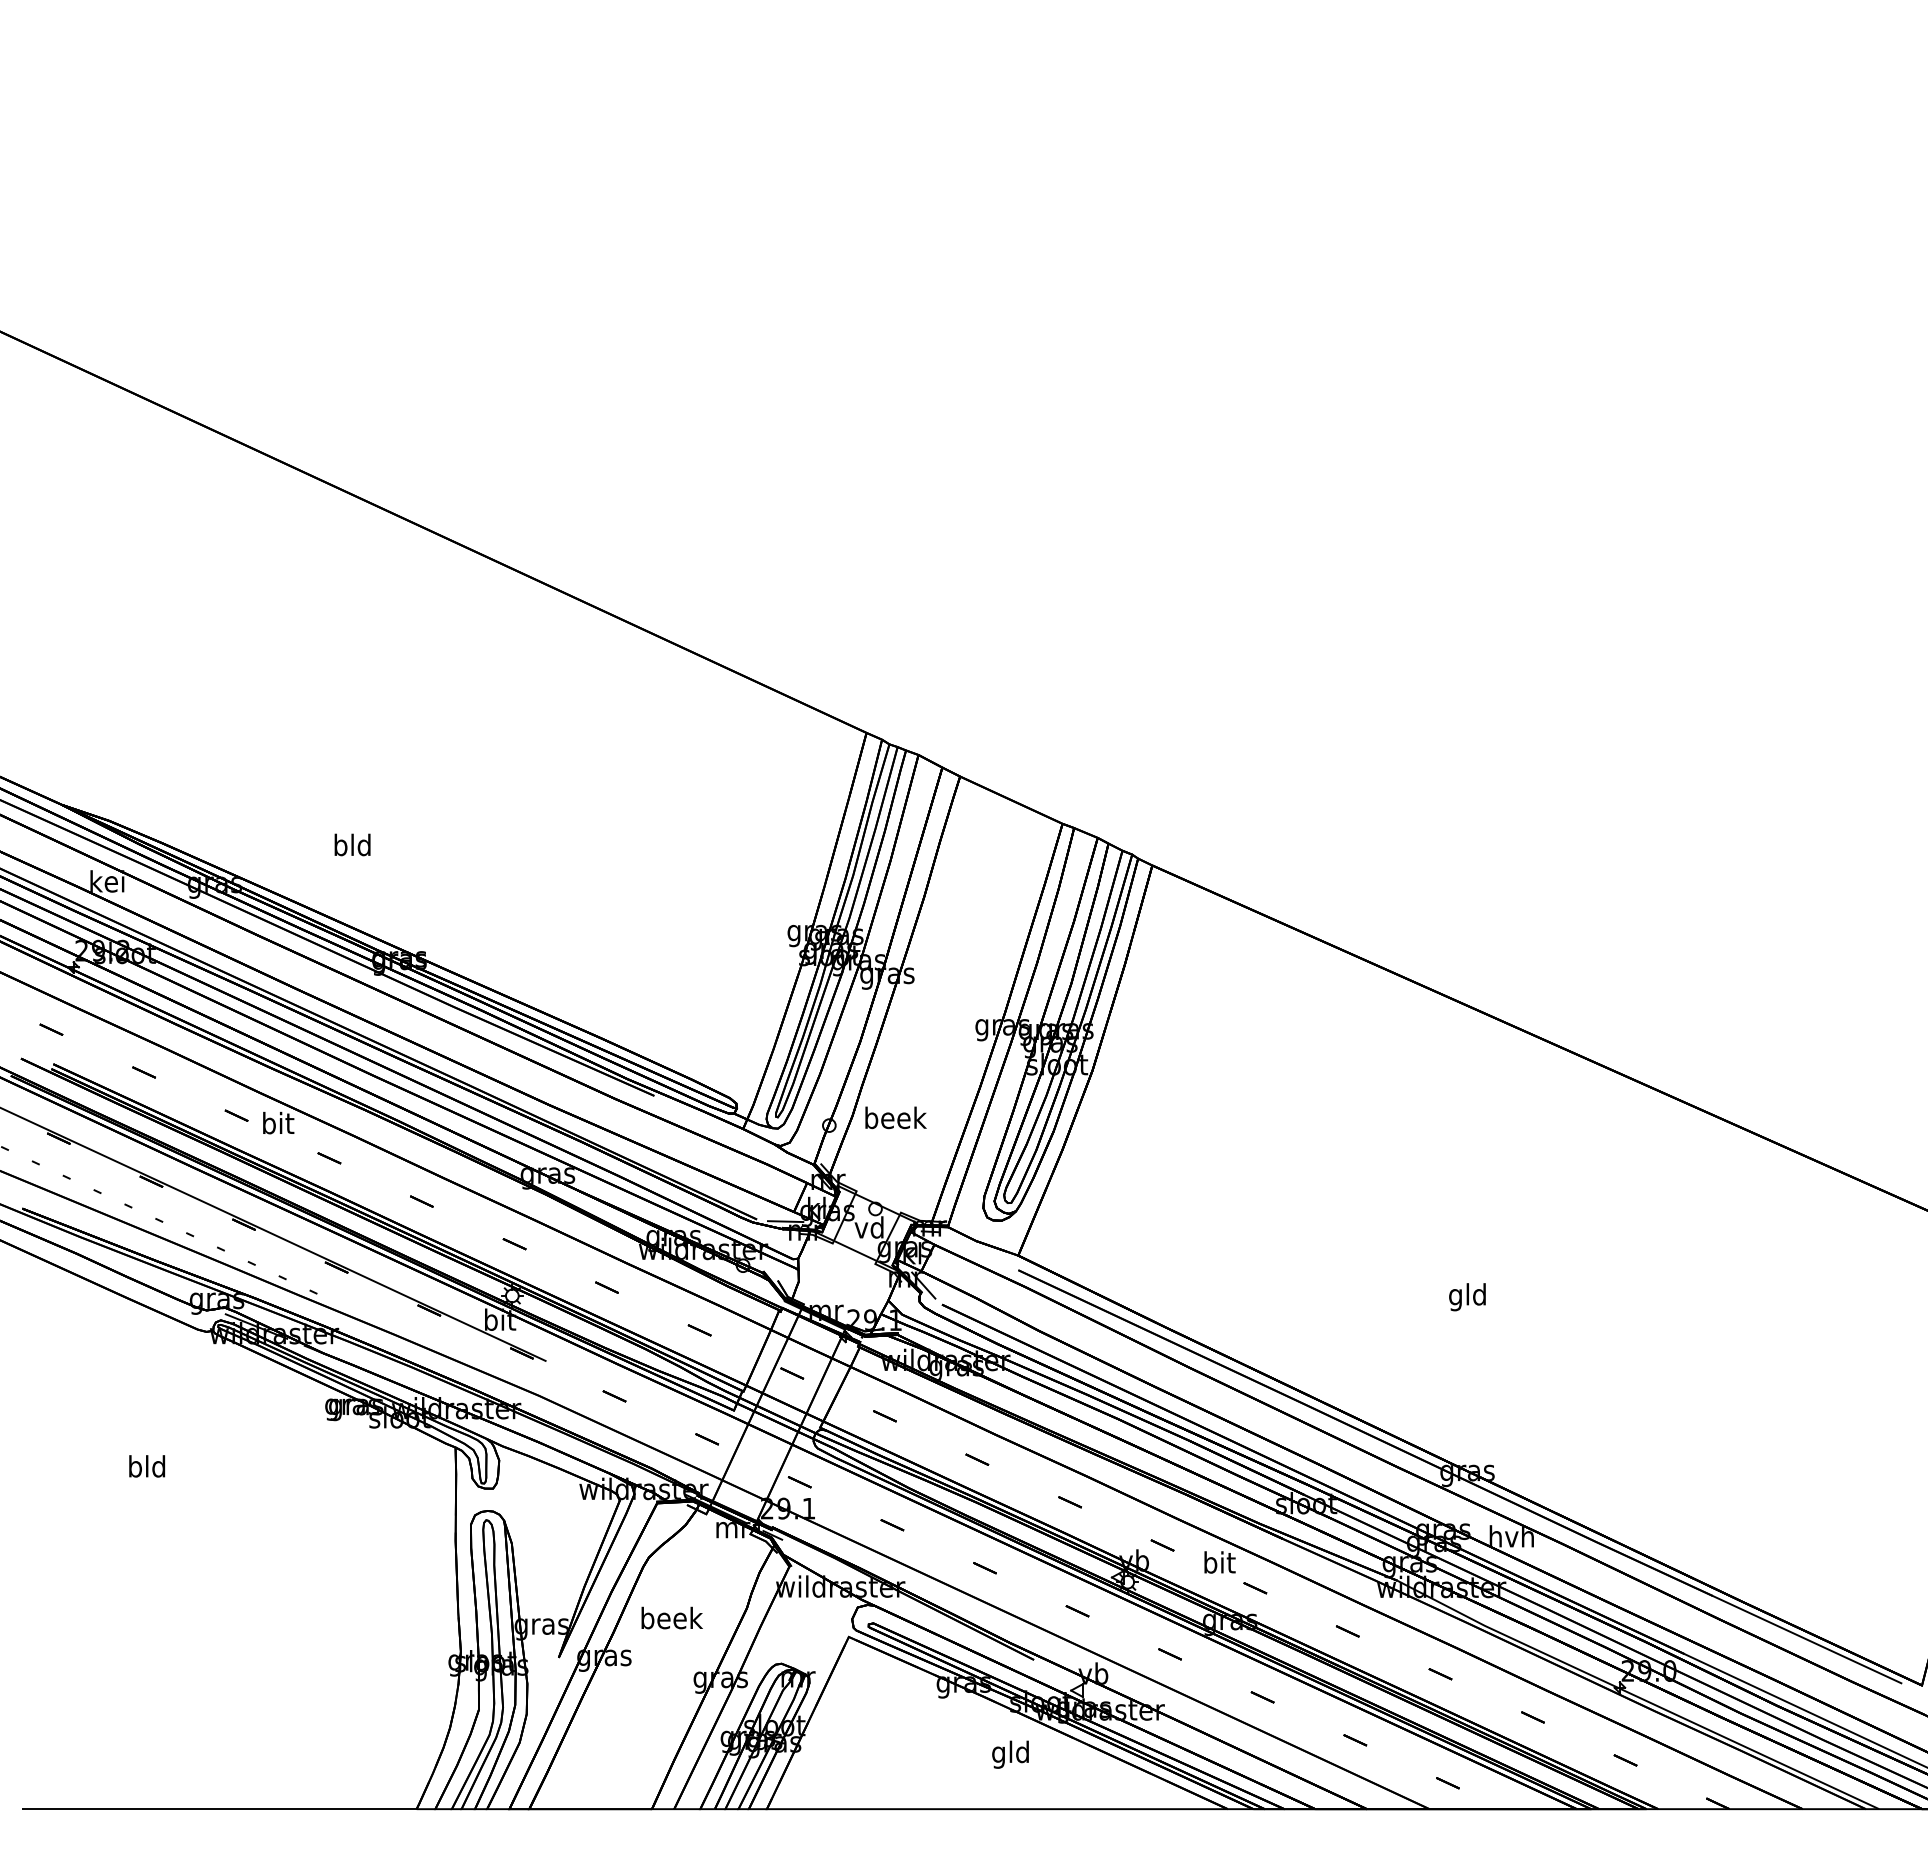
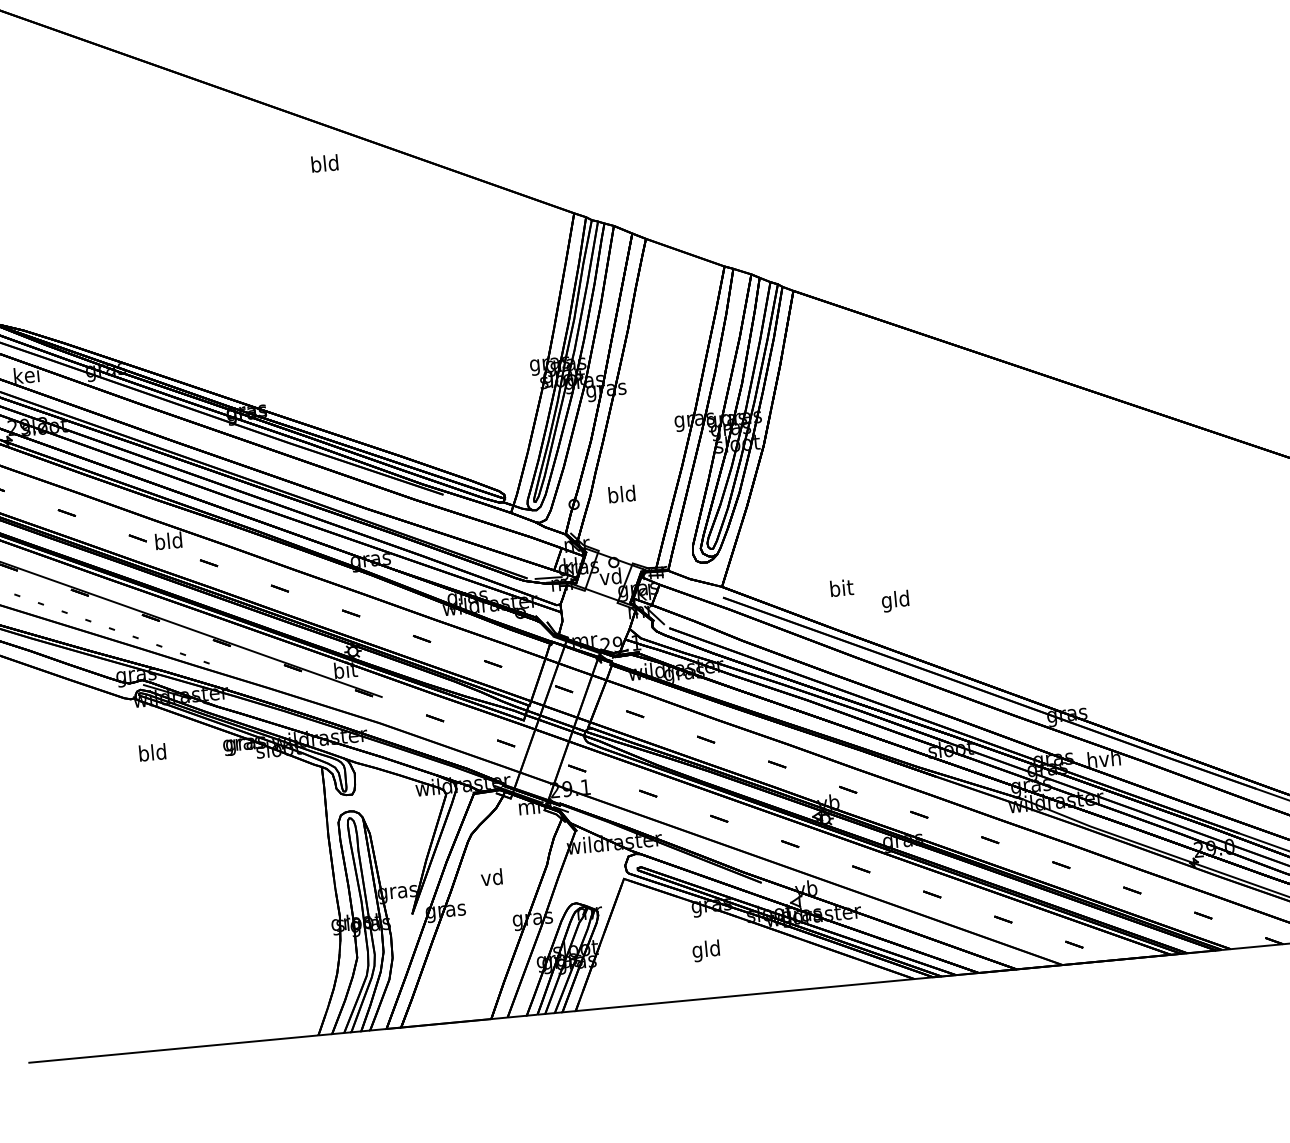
text: (352, 844) -> (324, 163), moved
text: (895, 1117) -> (622, 493), beek -> bld
text: (277, 1122) -> (168, 540), bit -> bld
text: (1467, 1297) -> (895, 601), moved
text: (146, 1466) -> (152, 752), moved
text: (1219, 1562) -> (841, 588), moved
text: (671, 1617) -> (492, 876), beek -> vd
text: (1010, 1754) -> (706, 950), moved

